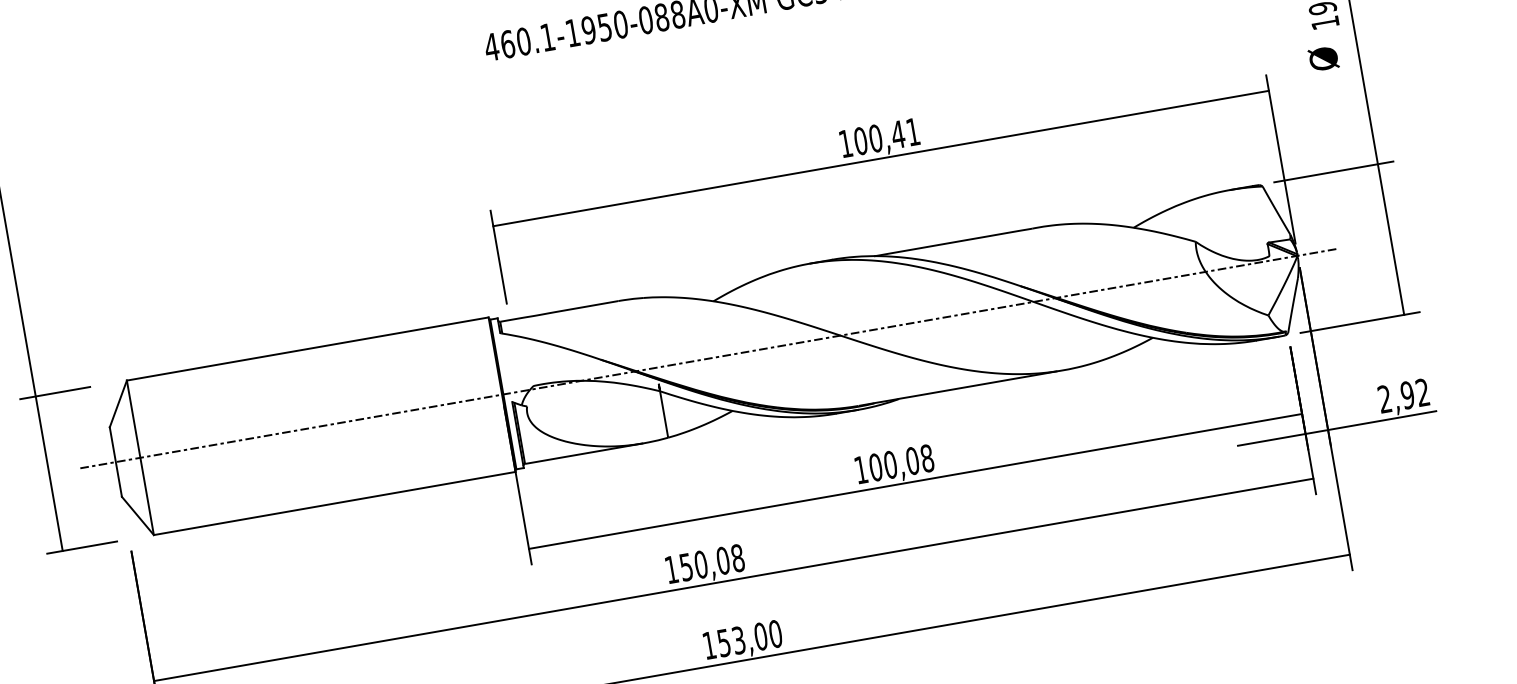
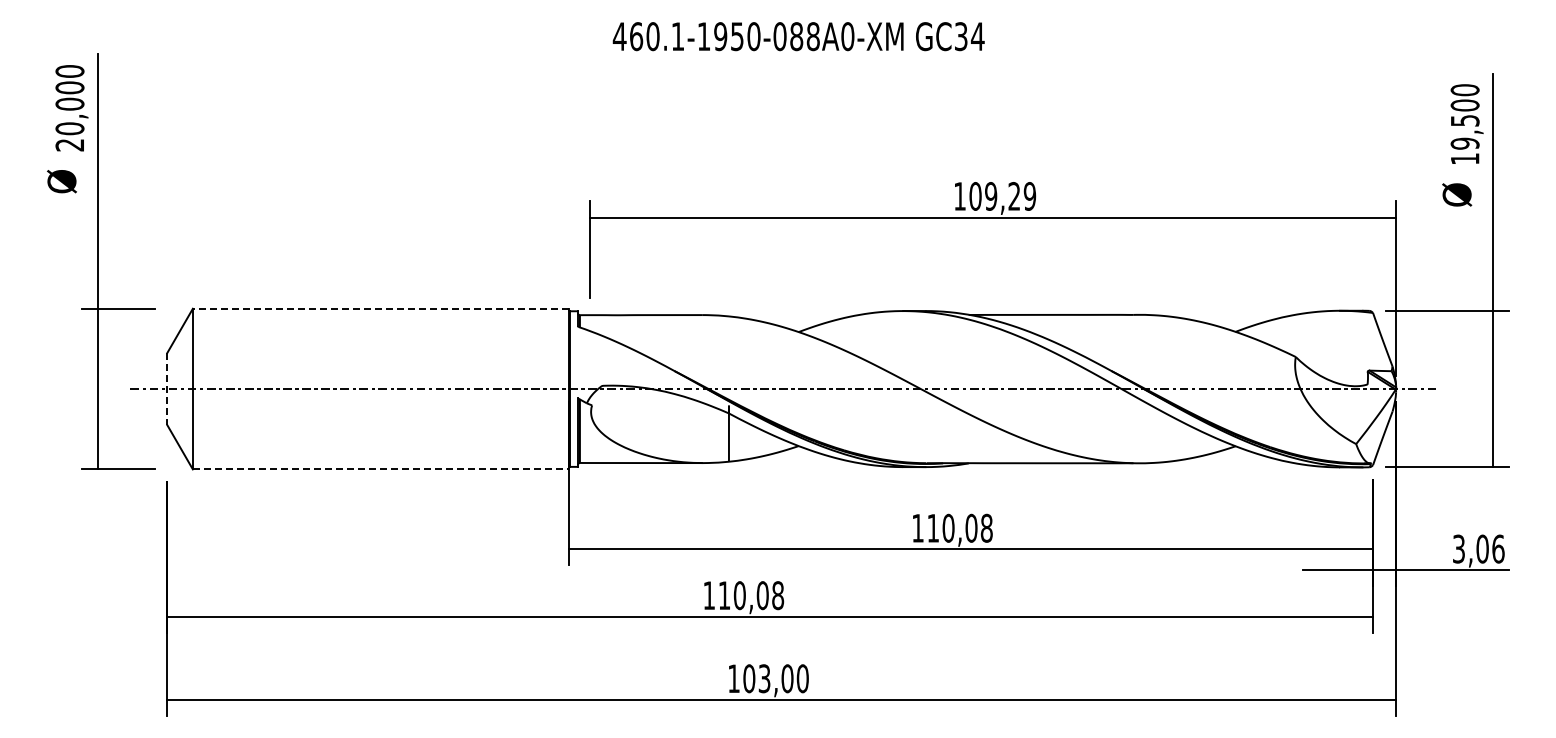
text: (894, 135) -> (1010, 196), 100,41 -> 109,29
line: (307, 348) -> (380, 308), solid -> dashed
text: (1403, 395) -> (1478, 548), 2,92 -> 3,06
line: (116, 462) -> (167, 389), solid -> dashed
text: (875, 466) -> (933, 527), 100,08 -> 110,08
line: (335, 503) -> (381, 469), solid -> dashed
text: (686, 567) -> (724, 595), 150,08 -> 110,08
text: (724, 642) -> (749, 678), 153,00 -> 103,00

